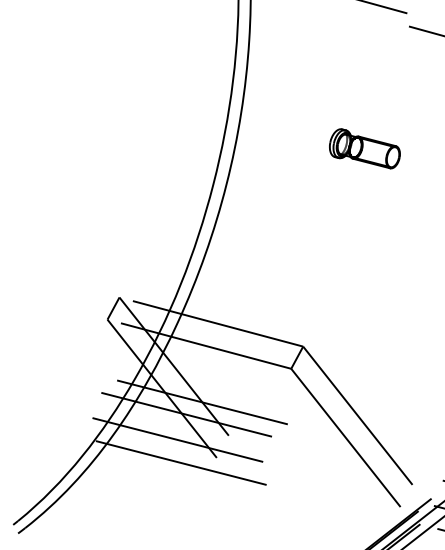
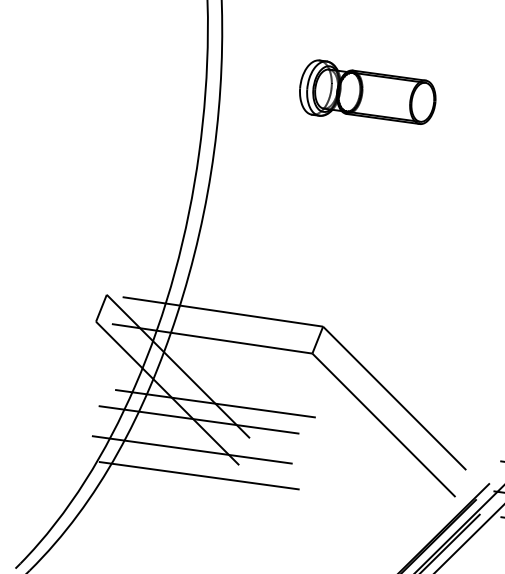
part: (364, 148) -> (366, 92), size x1.67

